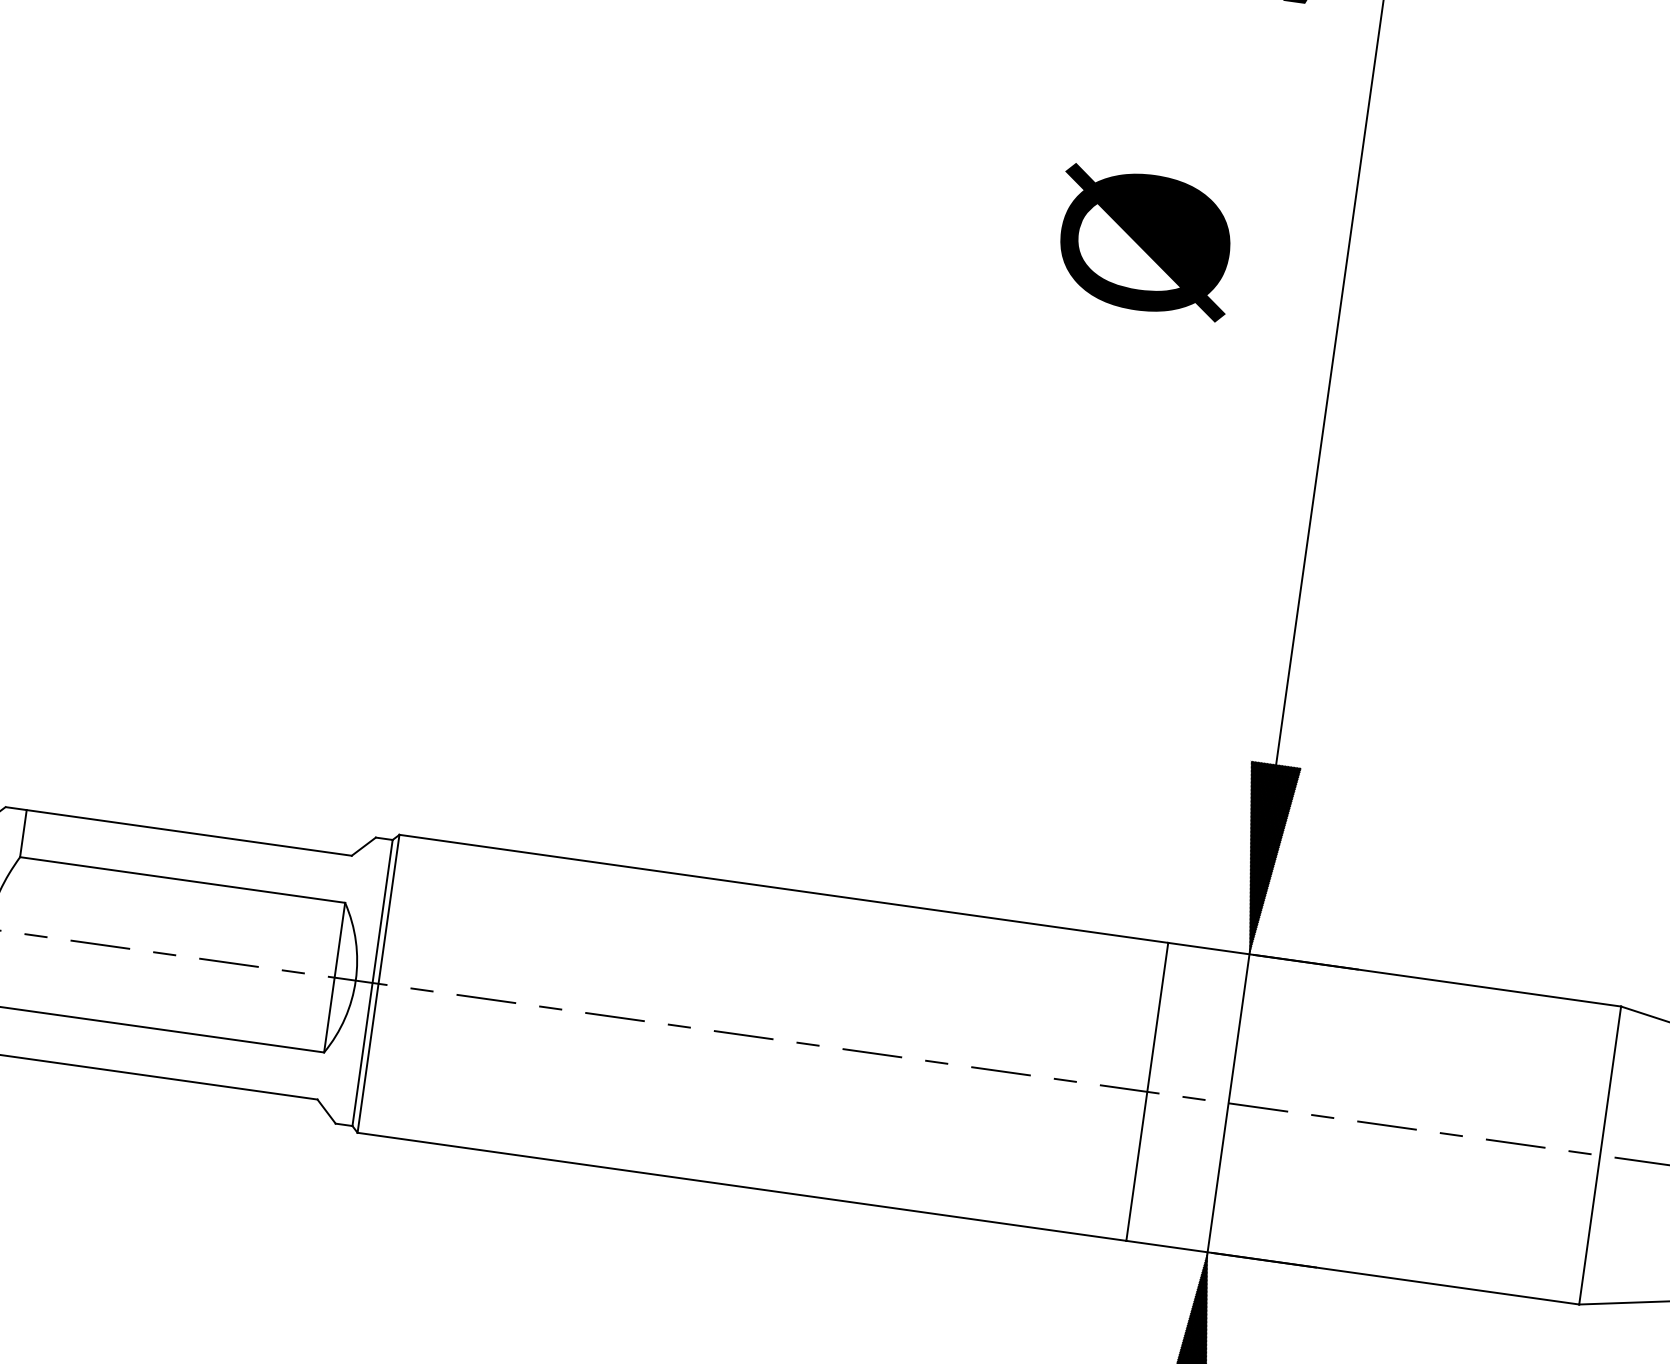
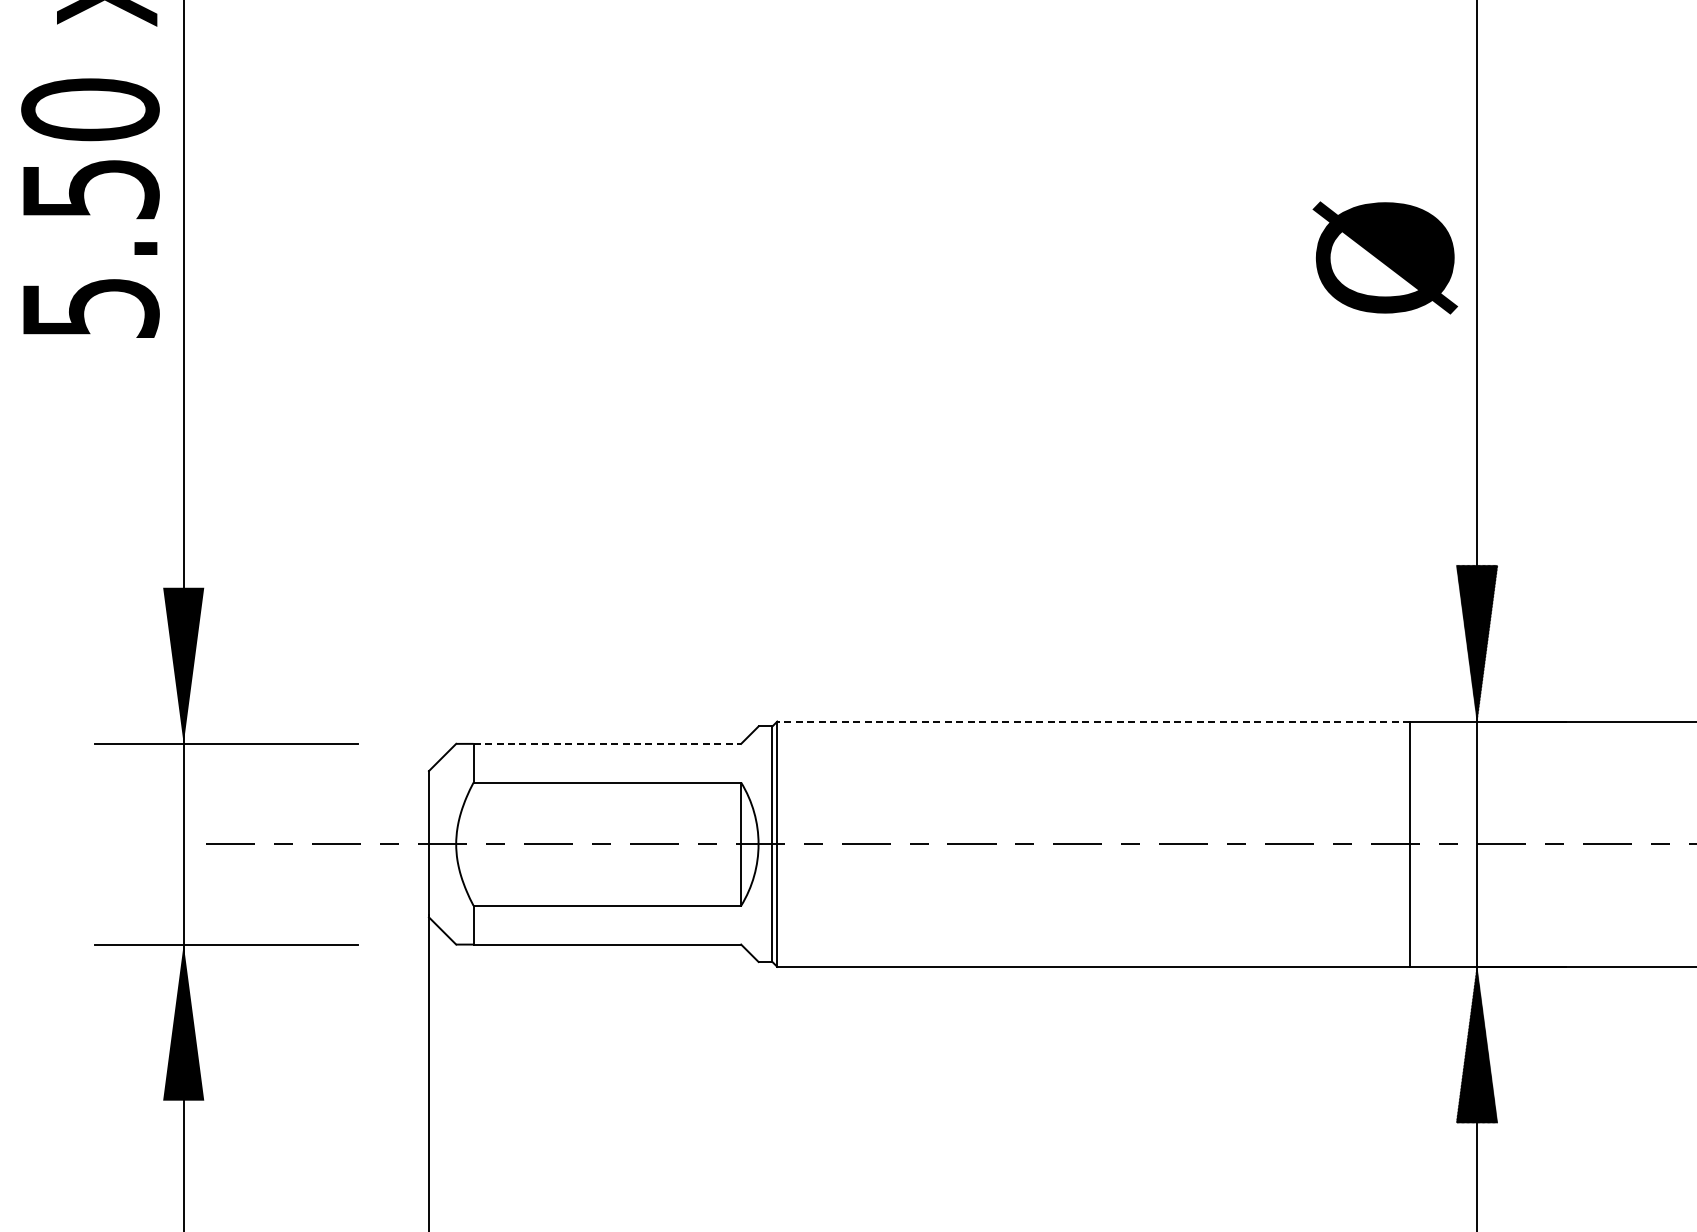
text: (1144, 242) -> (1384, 257), moved
line: (189, 832) -> (607, 743), solid -> dashed
line: (783, 888) -> (1093, 721), solid -> dashed

